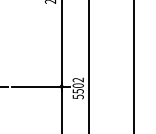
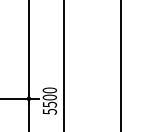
text: (78, 79) -> (50, 89), 5502 -> 5500

